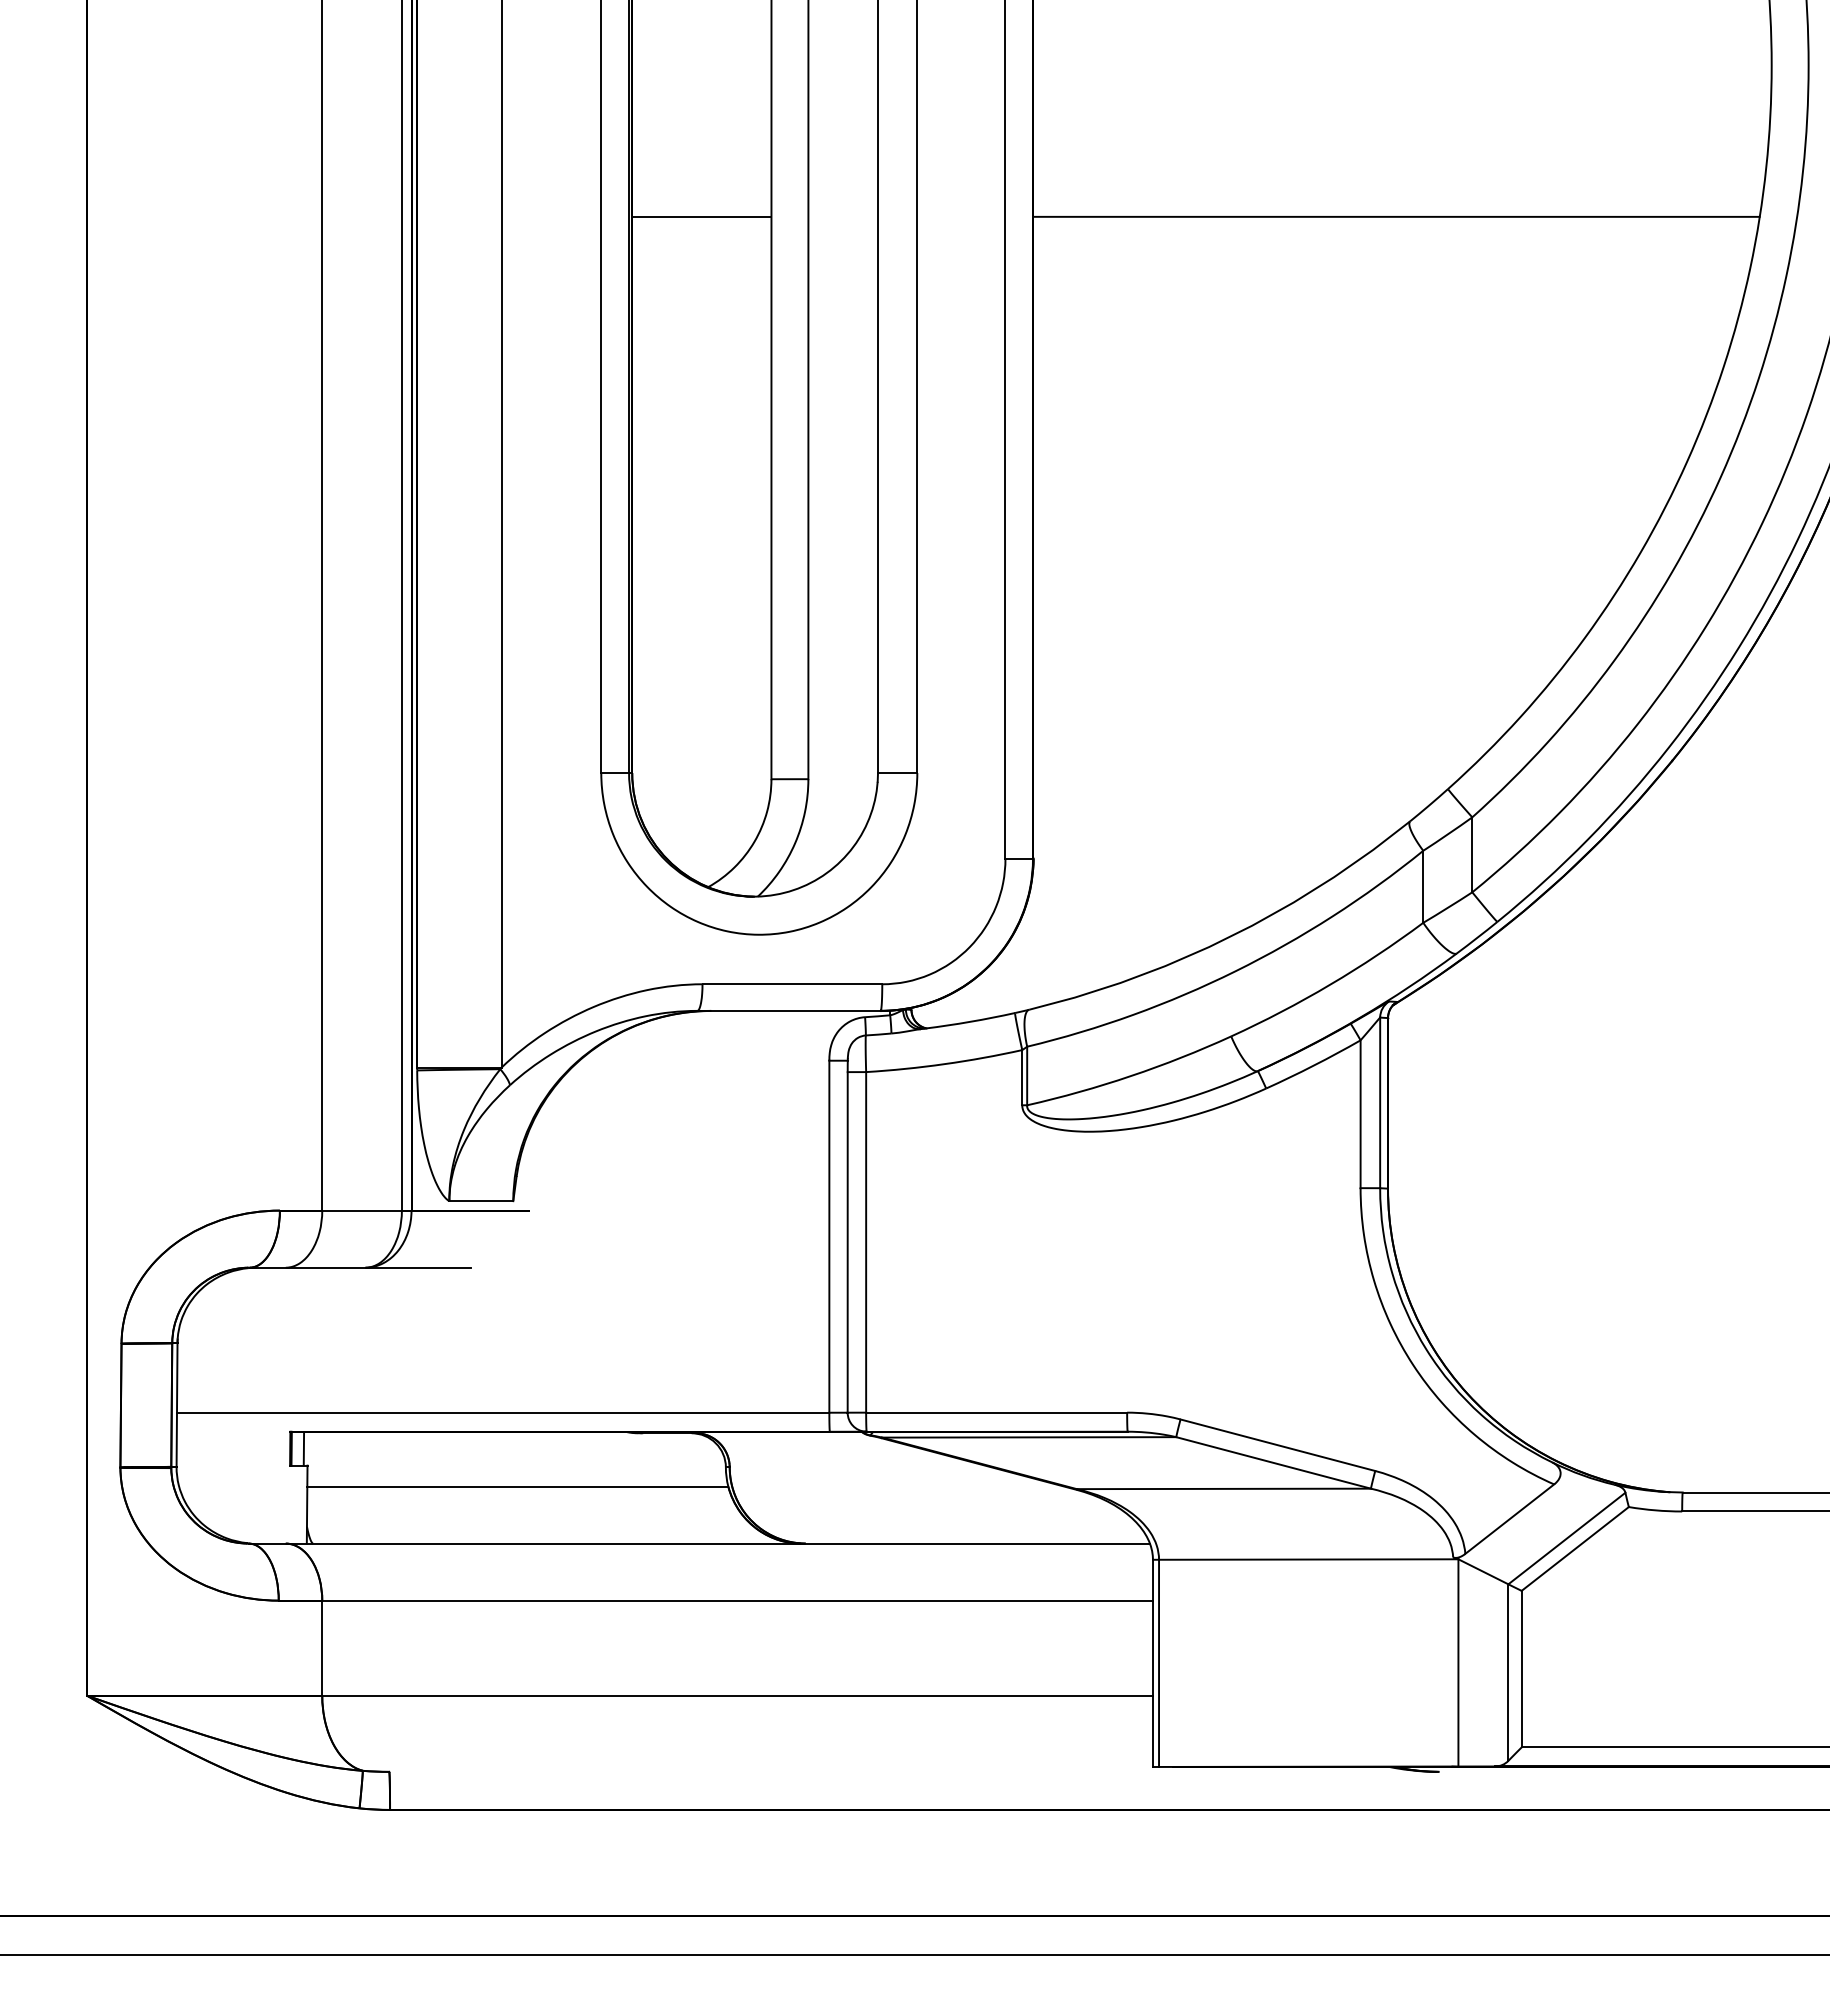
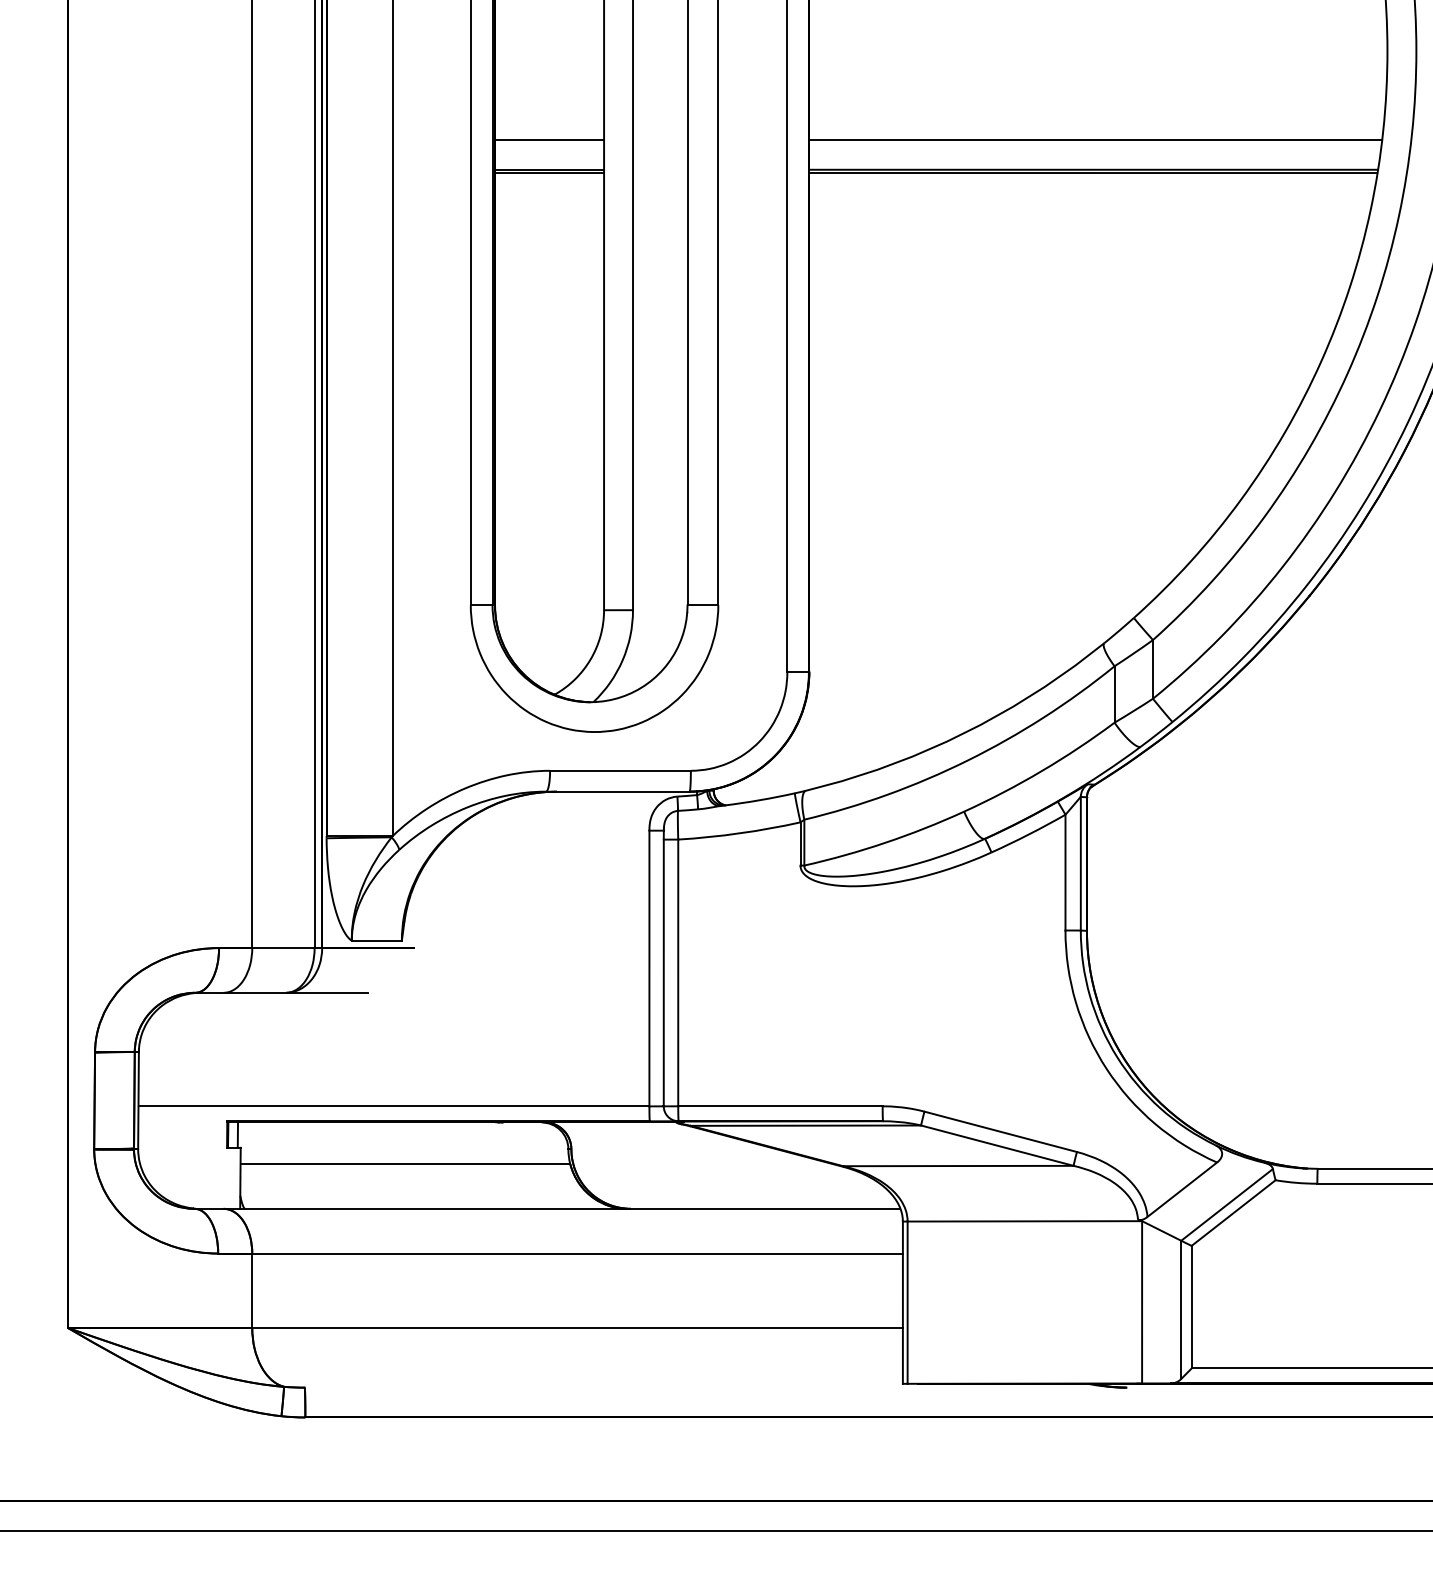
line: (701, 178) -> (549, 139), added
line: (1398, 178) -> (1095, 139), added
line: (701, 220) -> (549, 172), added
line: (1395, 220) -> (1092, 172), added

